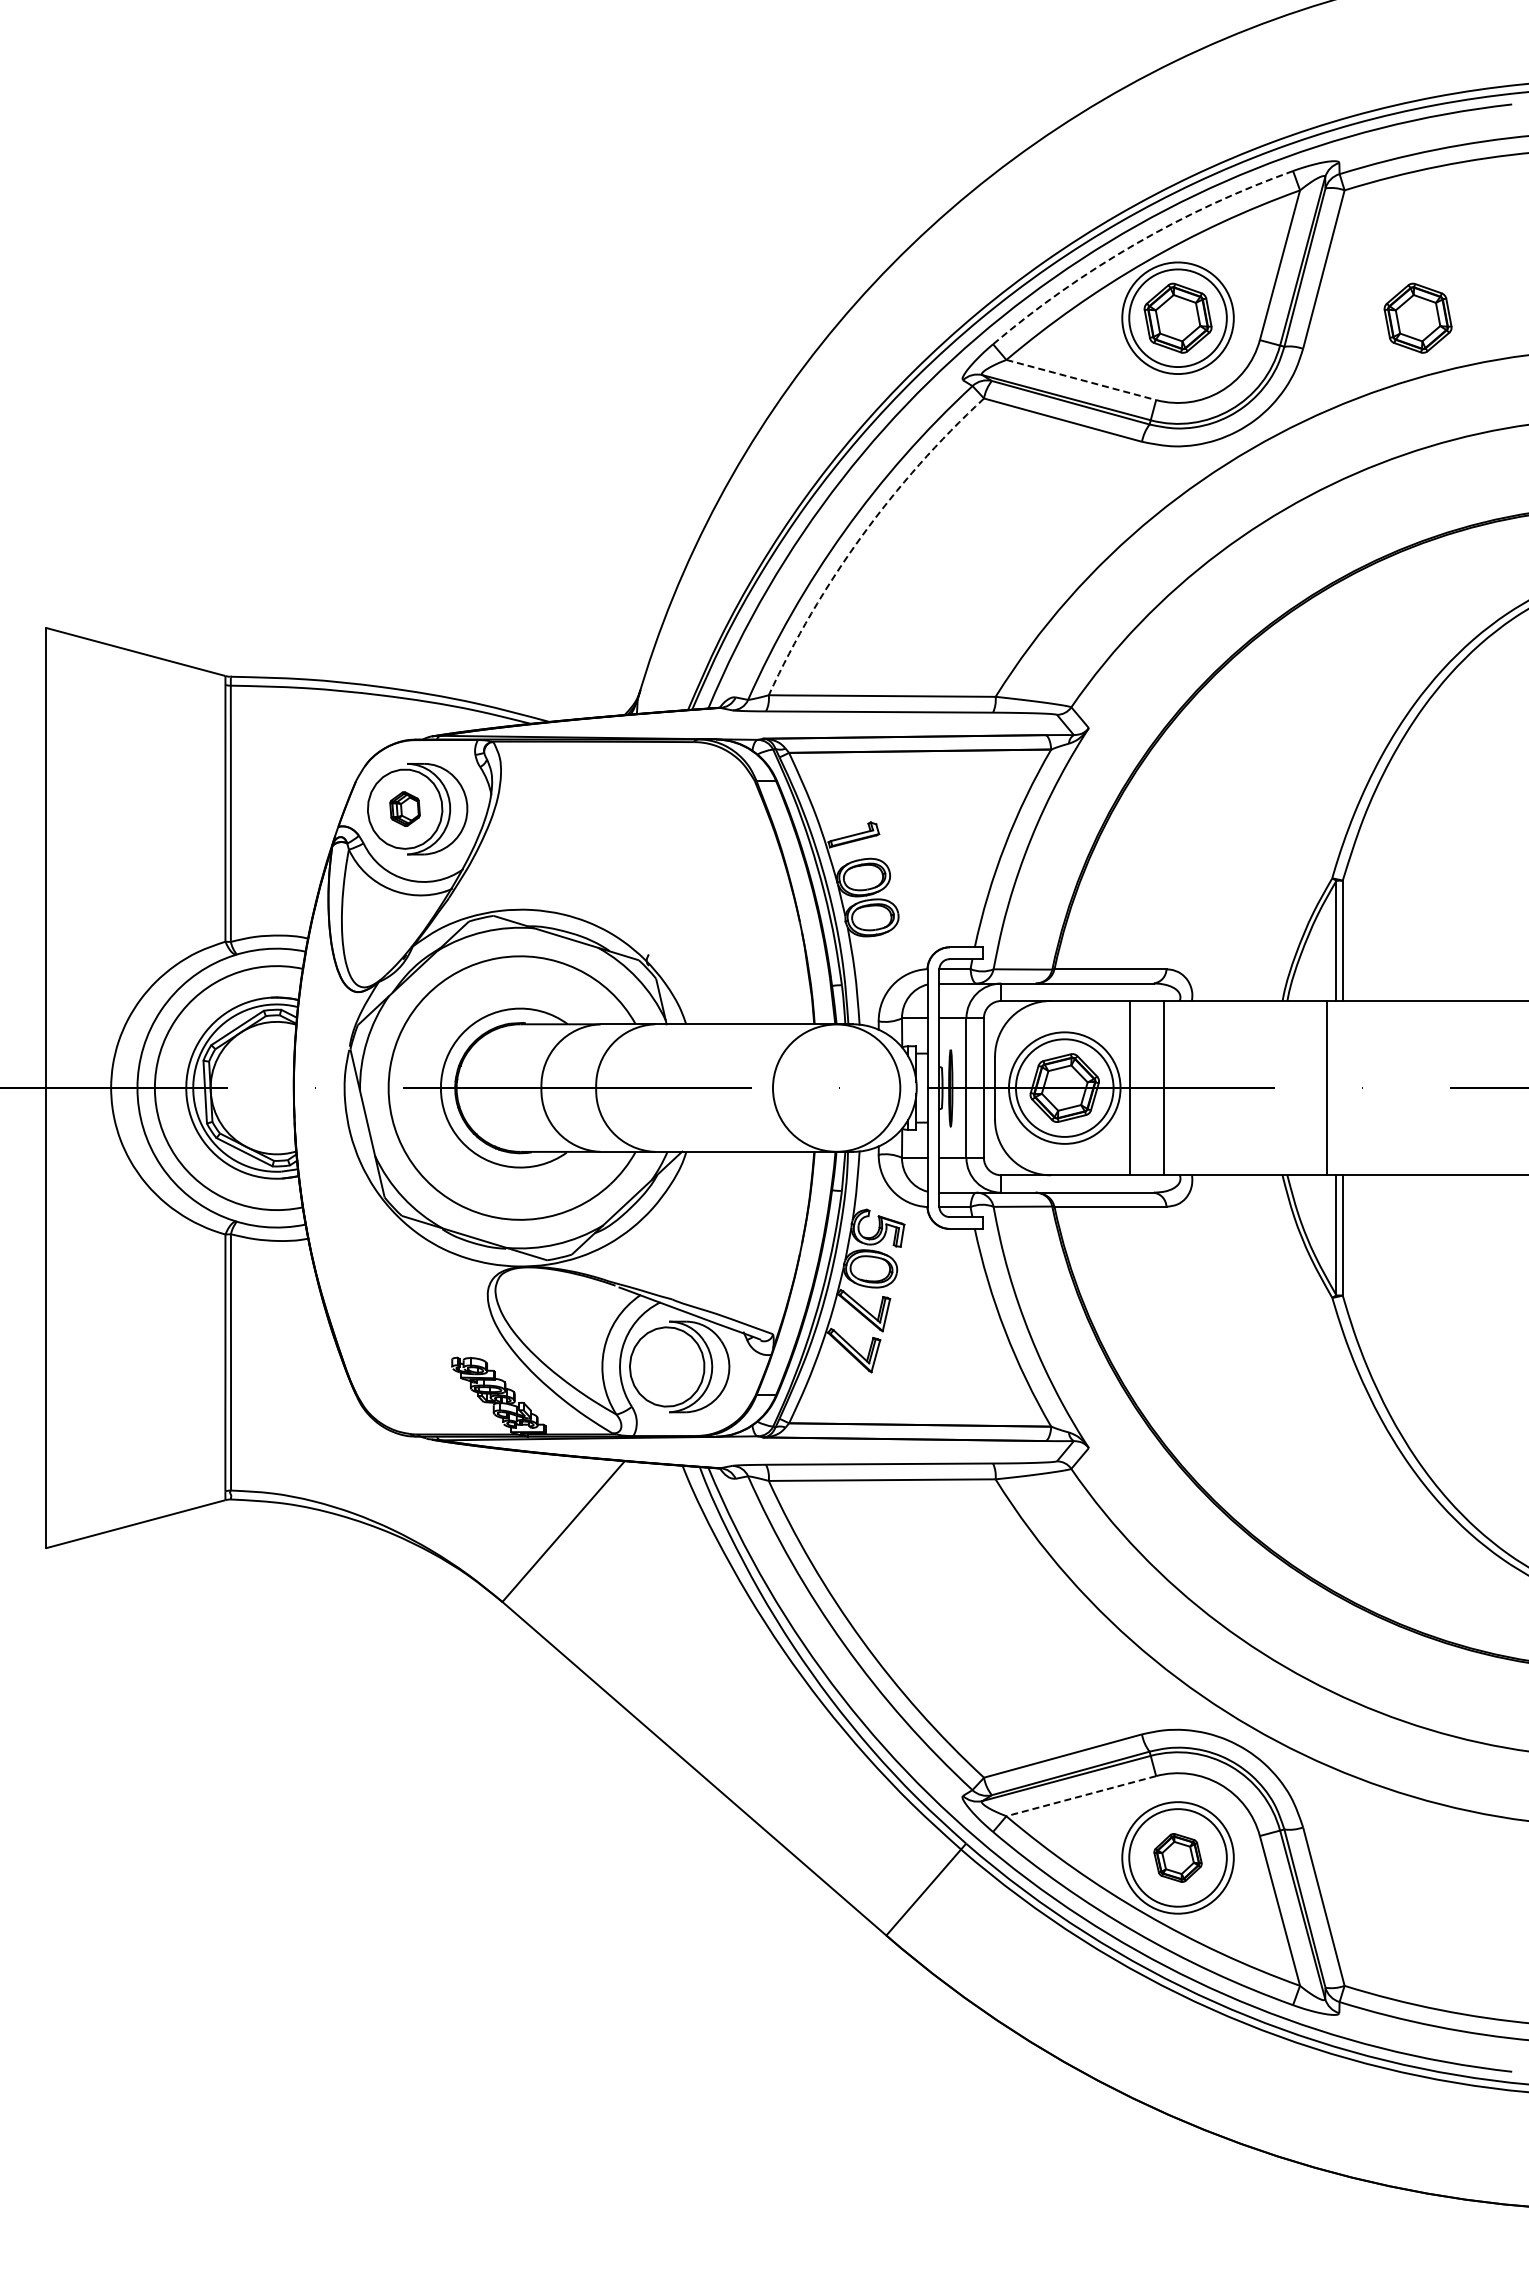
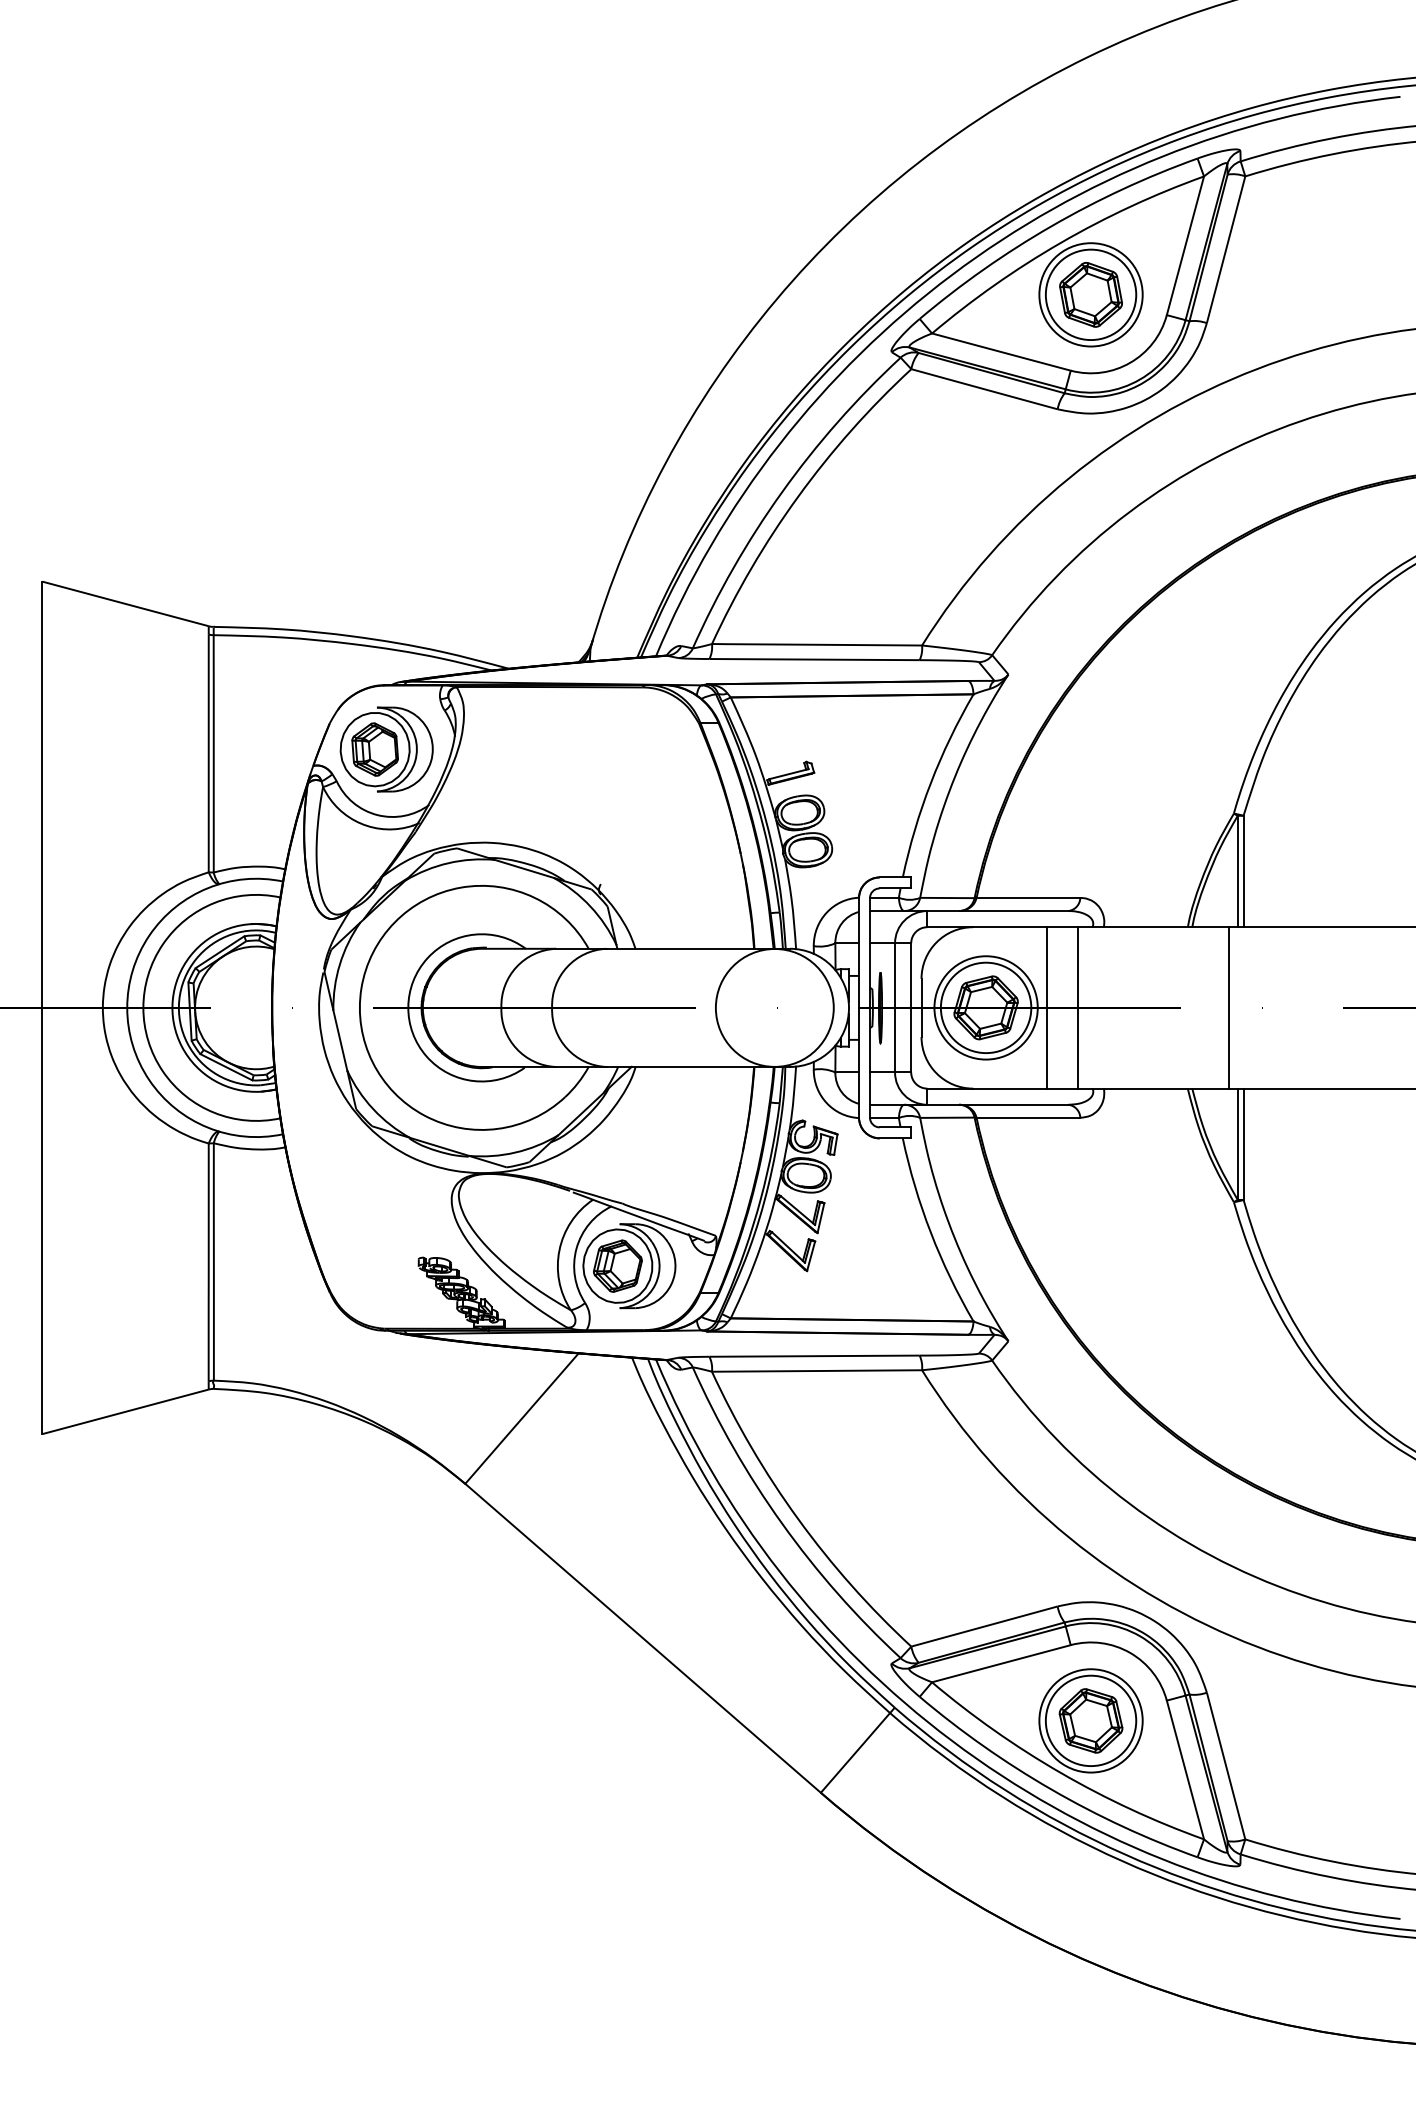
arc: (1135, 244) -> (1051, 226), dashed -> solid
part: (1417, 317) -> (1312, 294), removed
line: (1081, 380) -> (1001, 352), dashed -> solid
arc: (861, 536) -> (797, 497), dashed -> solid
part: (404, 808) -> (374, 748), size x1.67
part: (667, 1366) -> (618, 1265), added
line: (1081, 1796) -> (1001, 1664), dashed -> solid
part: (1177, 1857) -> (1090, 1720), size x1.43

